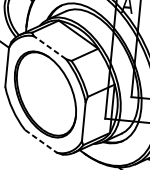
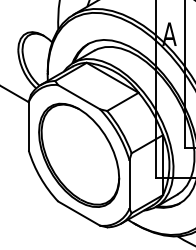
line: (49, 47) -> (78, 96), dashed -> solid
line: (41, 141) -> (79, 213), dashed -> solid

